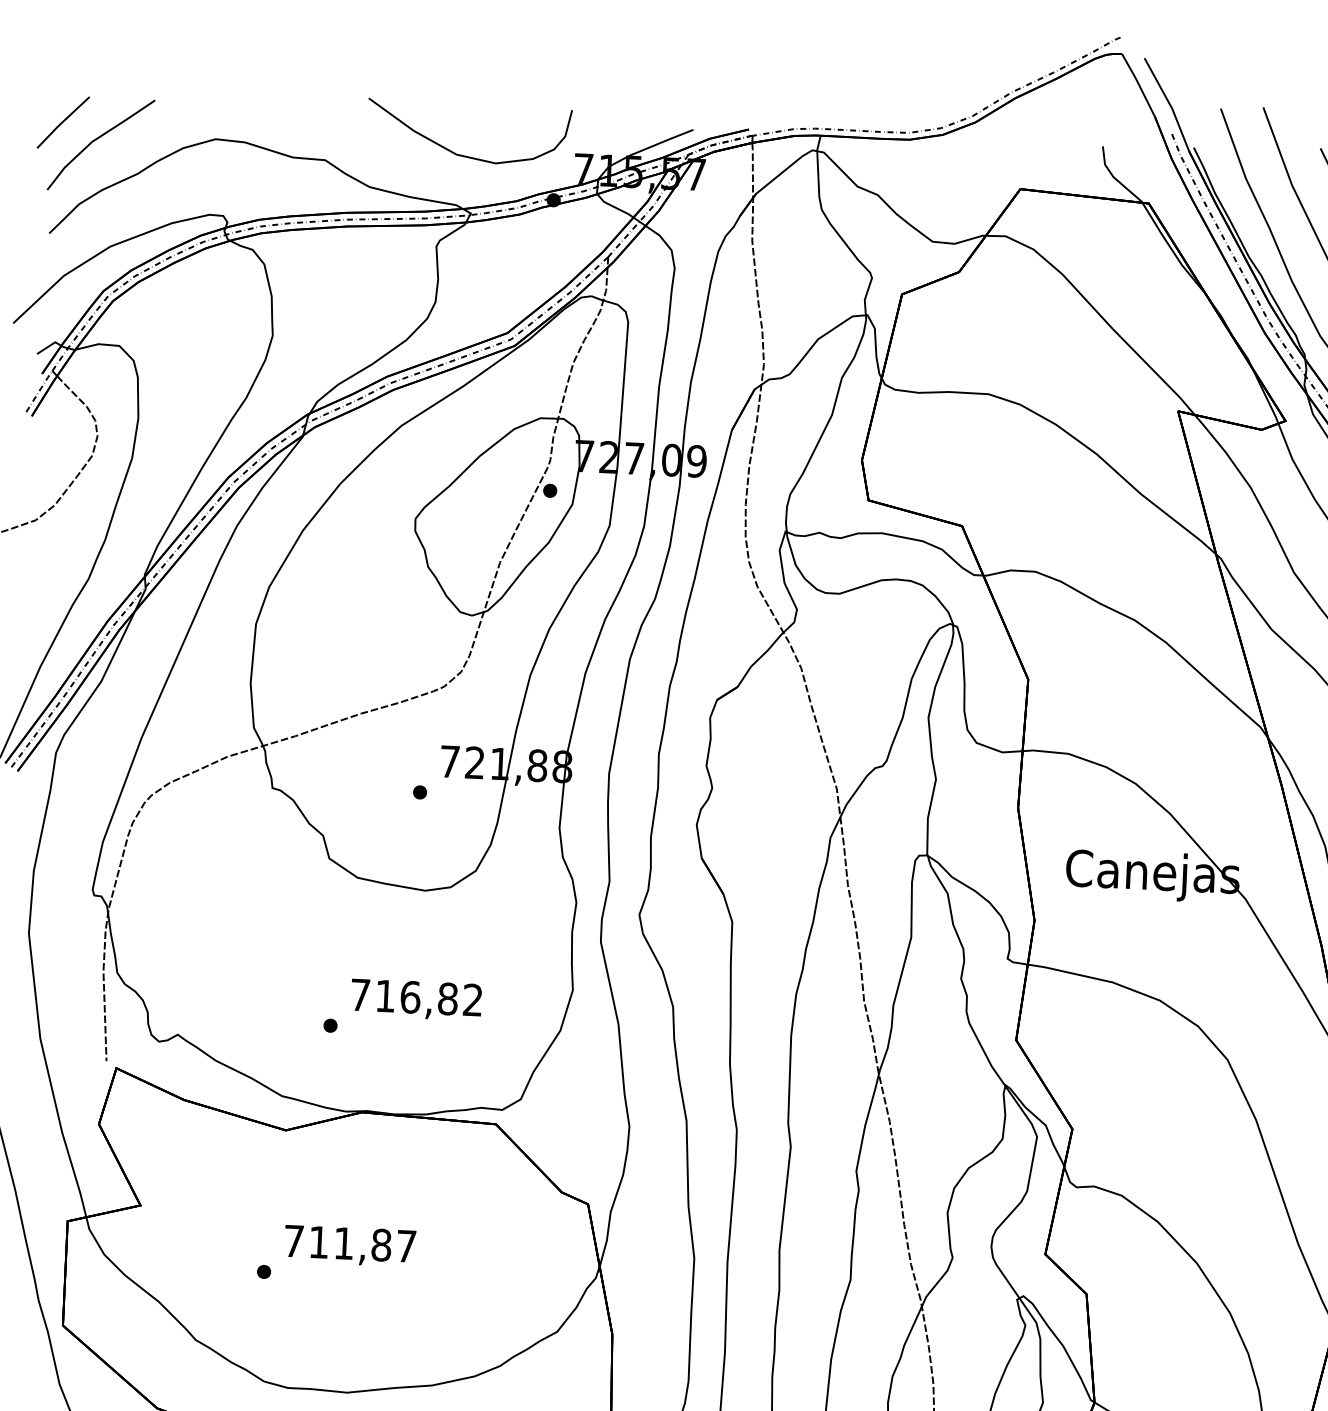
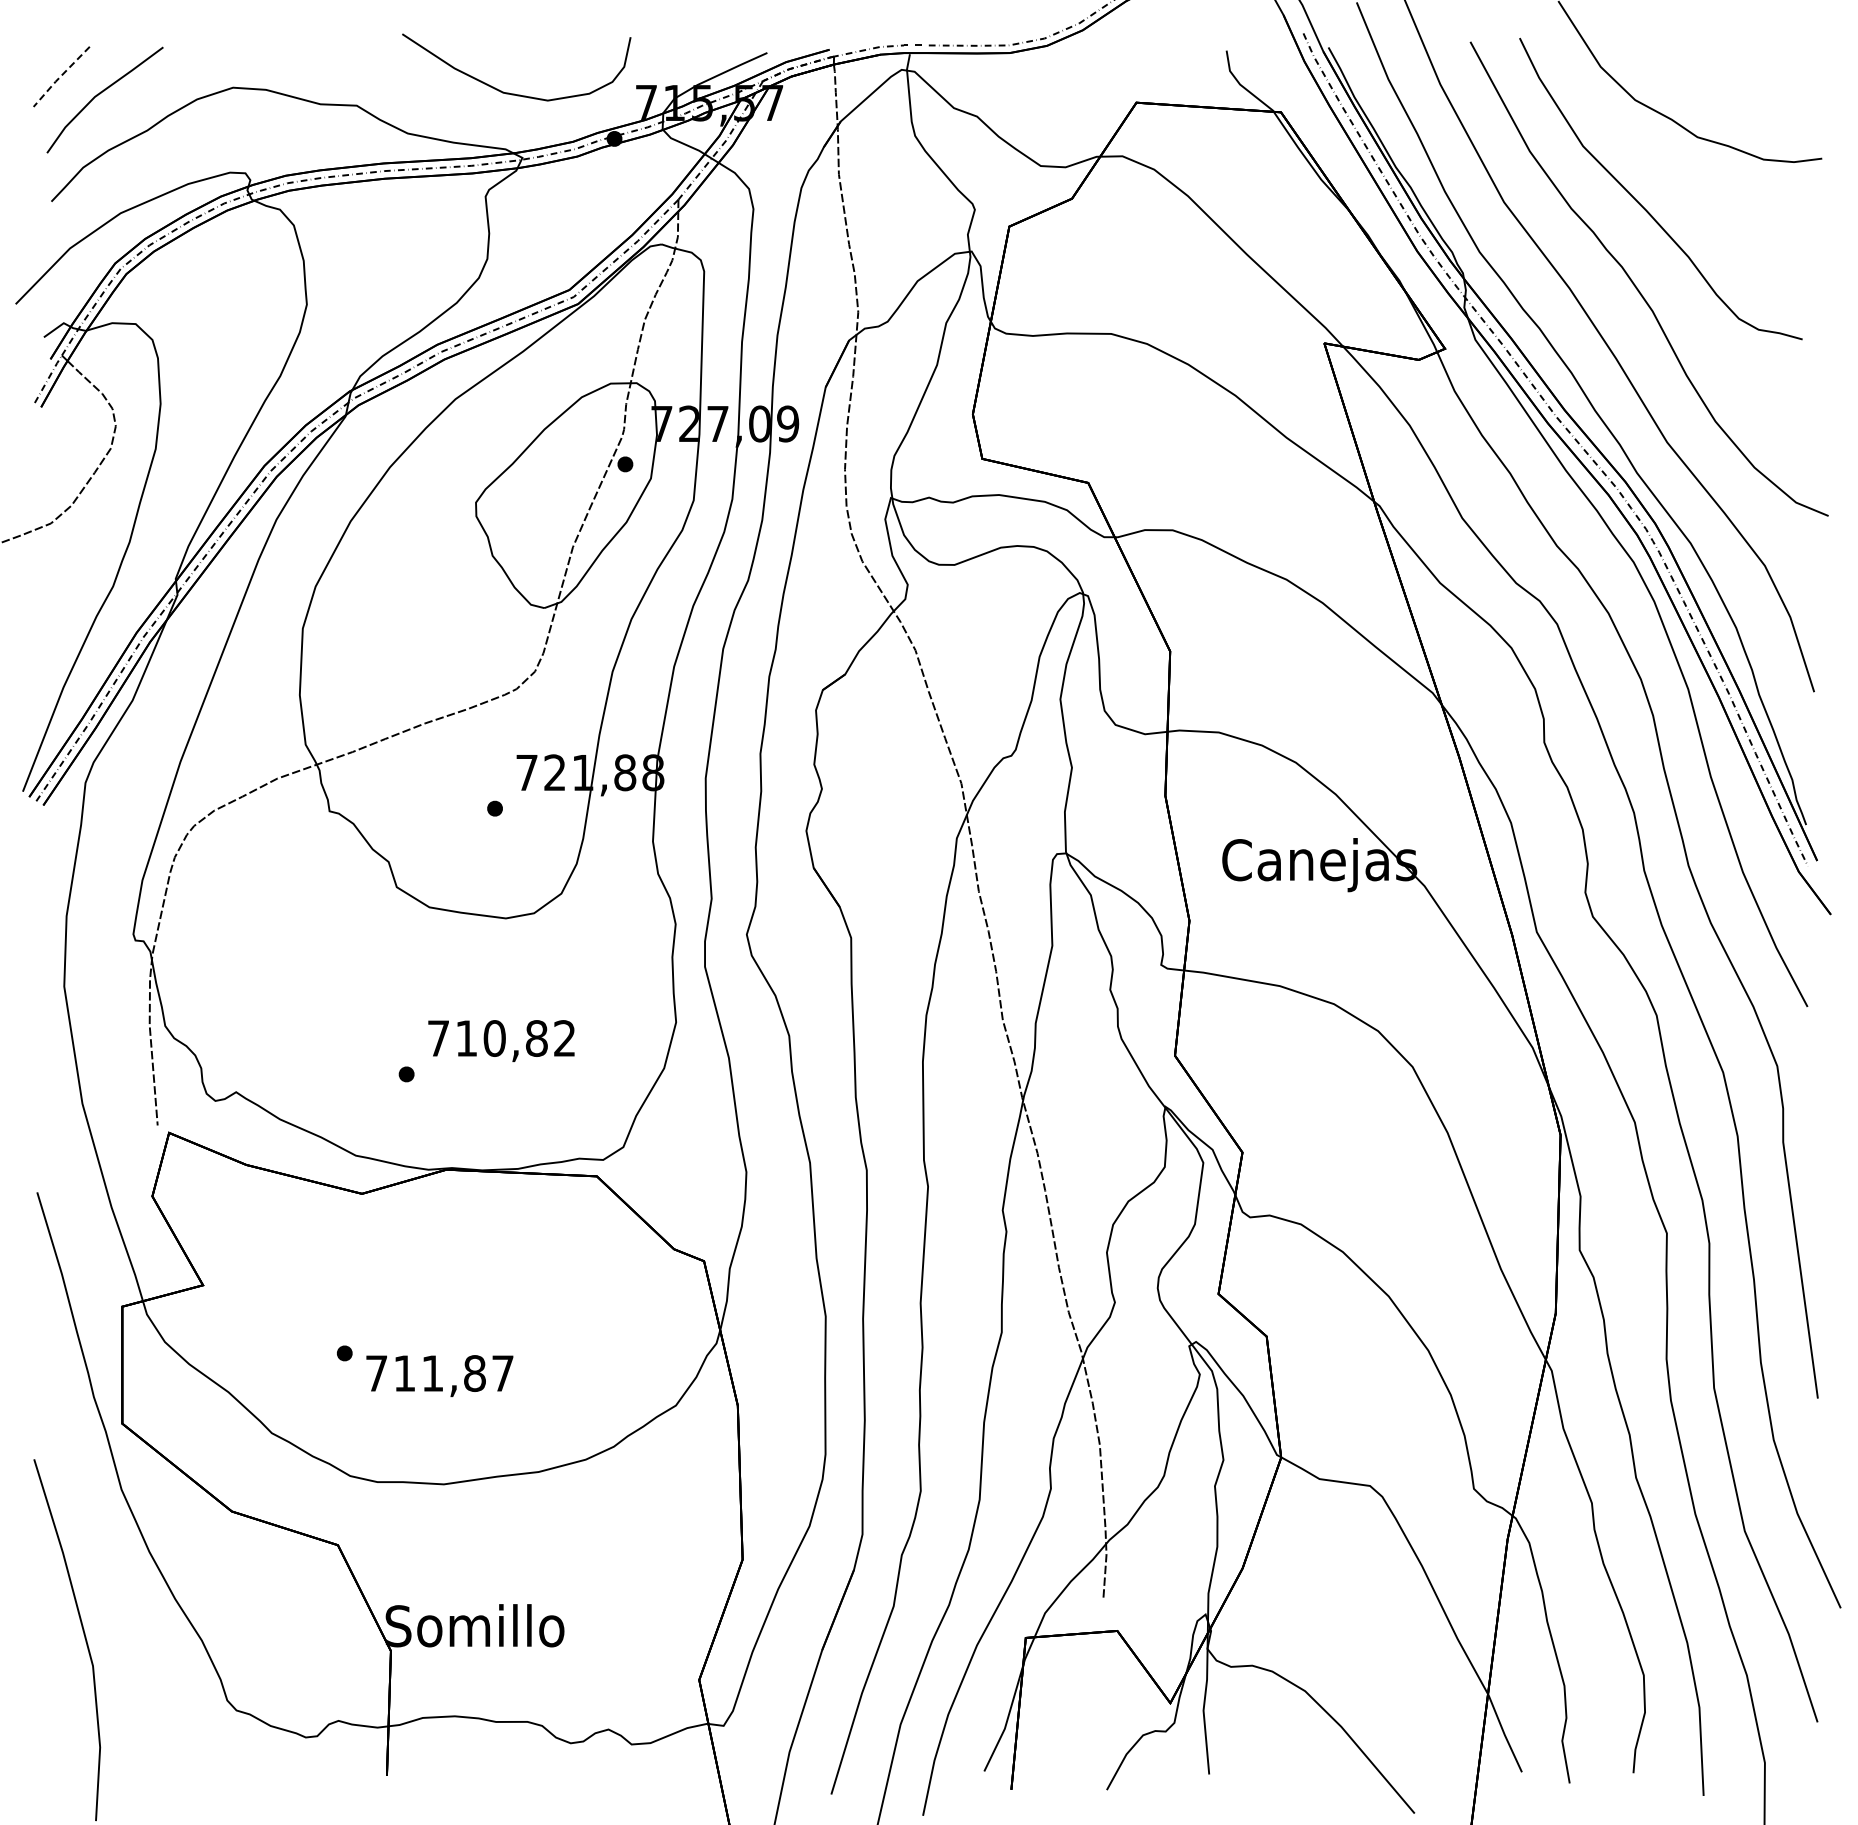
line: (62, 122) -> (60, 76), solid -> dashed
text: (410, 997) -> (494, 1038), 716,82 -> 710,82
text: (349, 1246) -> (439, 1376), moved

